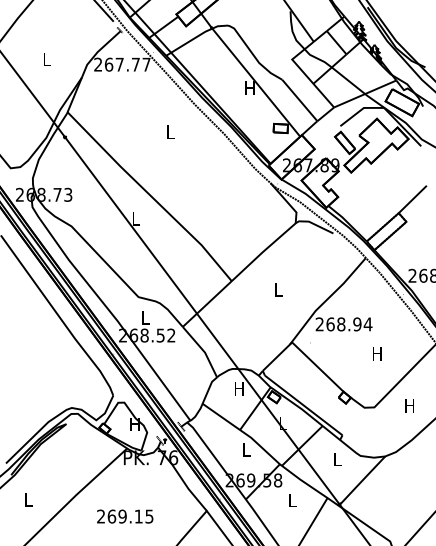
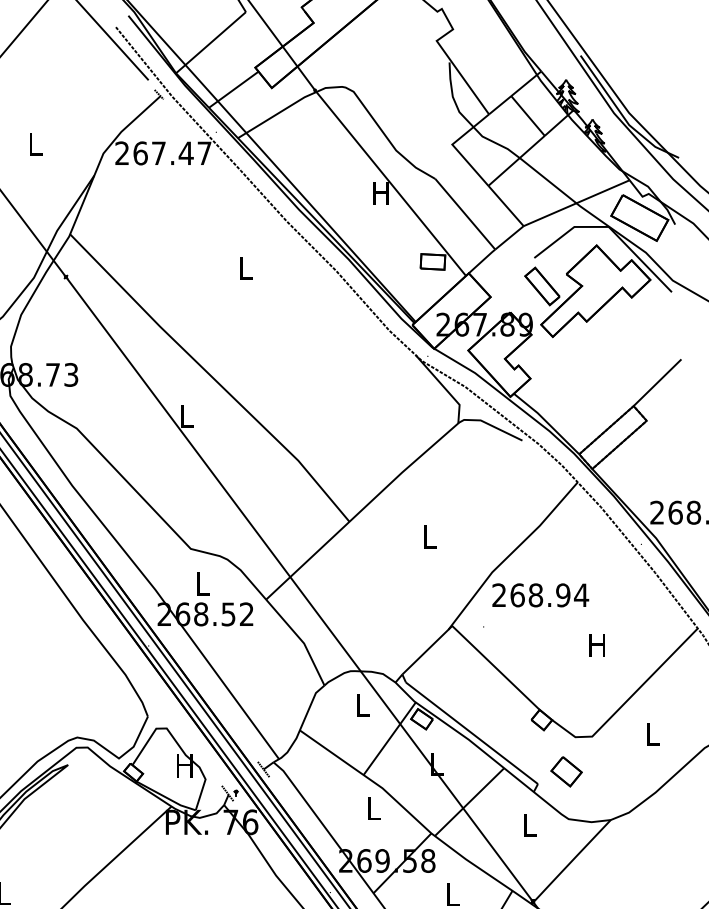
text: (135, 64) -> (185, 153), 267.77 -> 267.47
text: (239, 388) -> (362, 704), H -> L
text: (409, 405) -> (651, 733), H -> L
part: (359, 427) -> (566, 770), added

